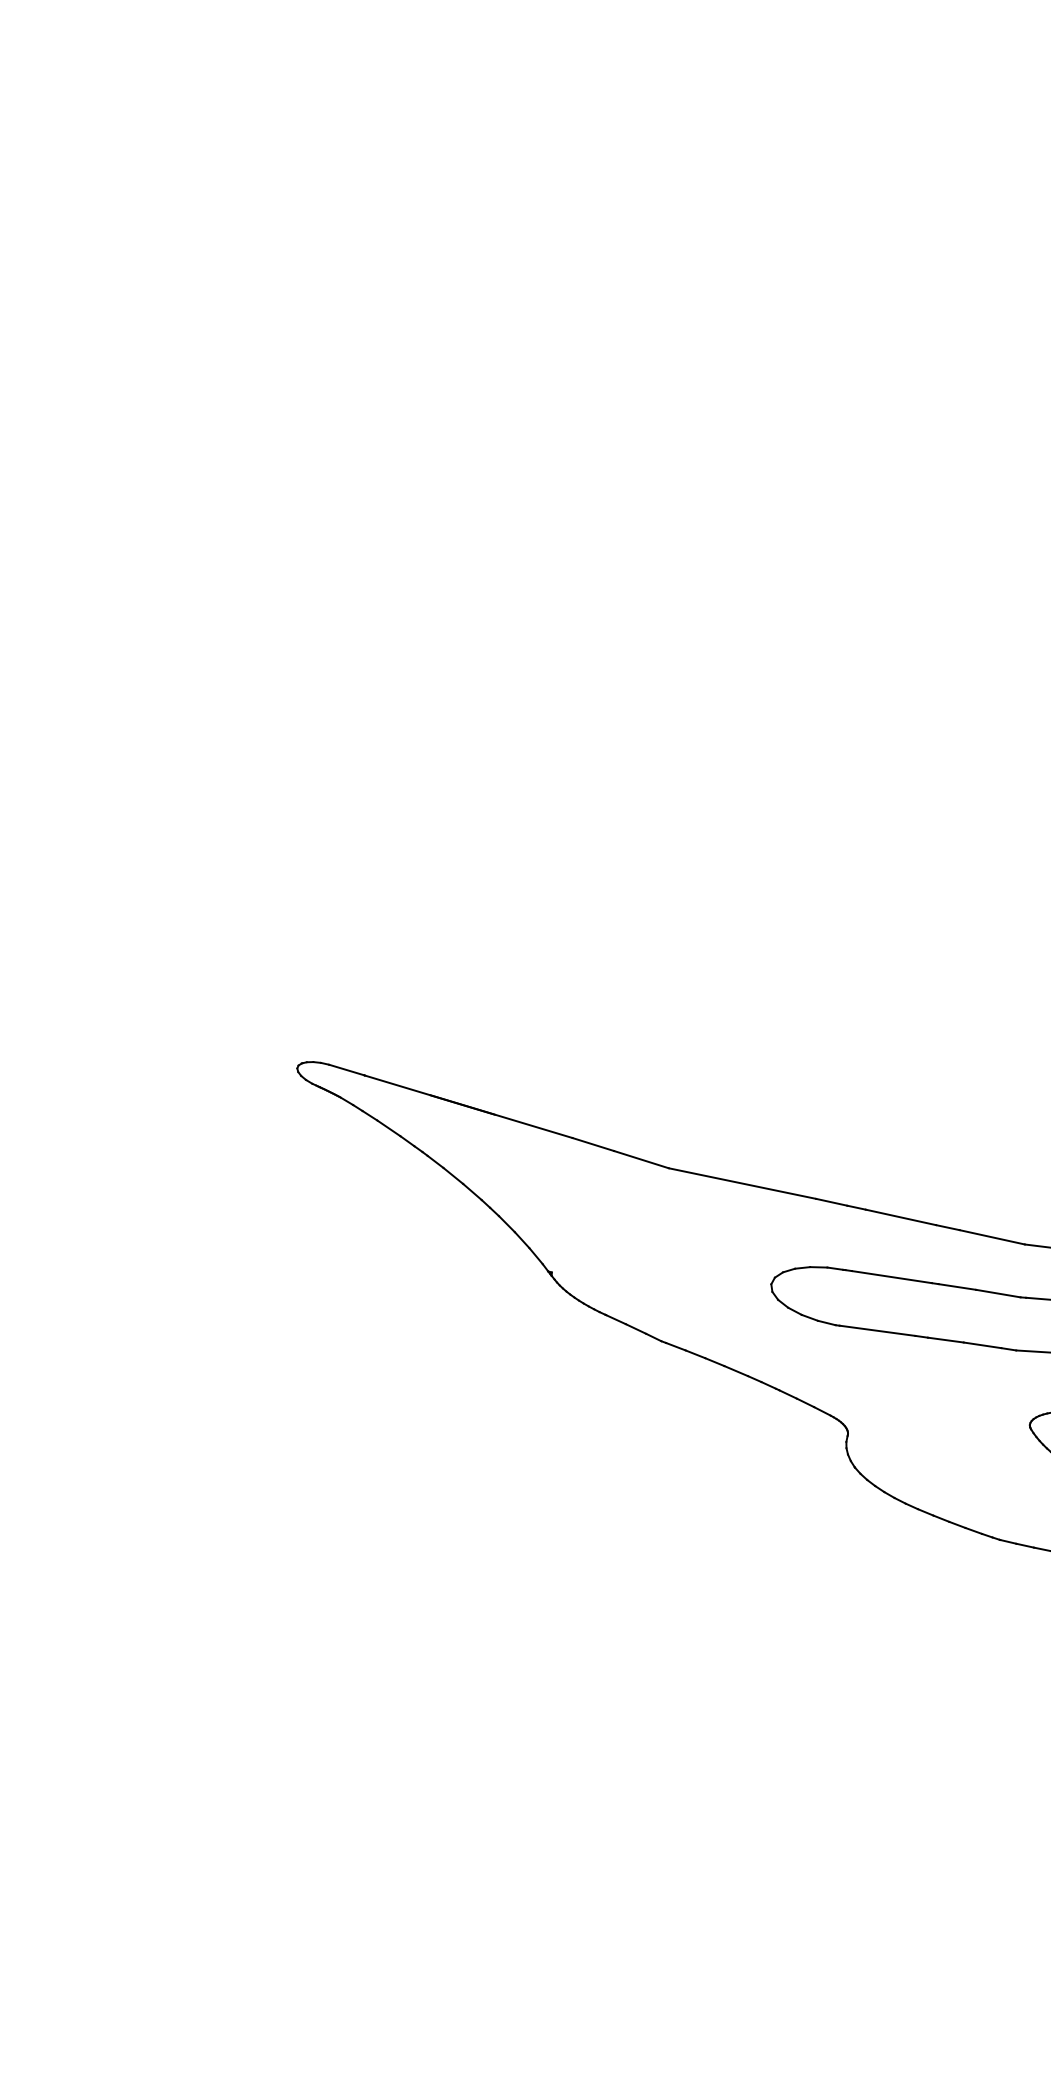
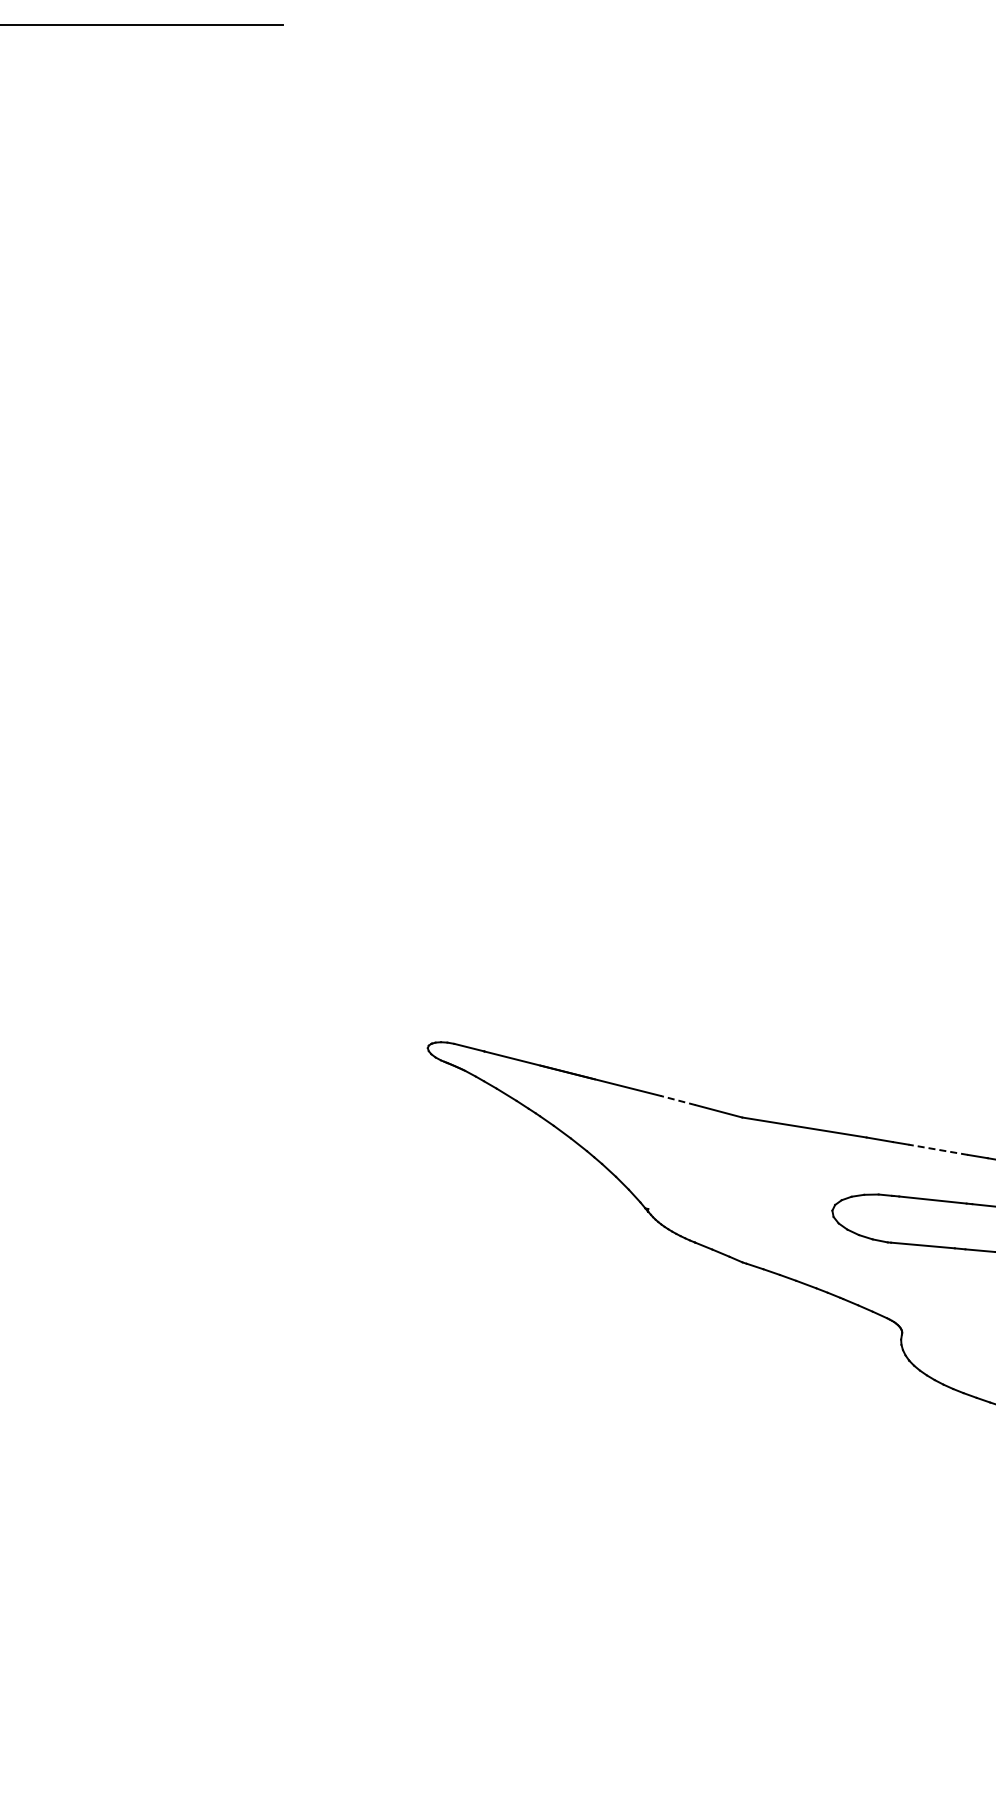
line: (592, 1144) -> (677, 1100), solid -> dashed
line: (900, 1217) -> (937, 1149), solid -> dashed

